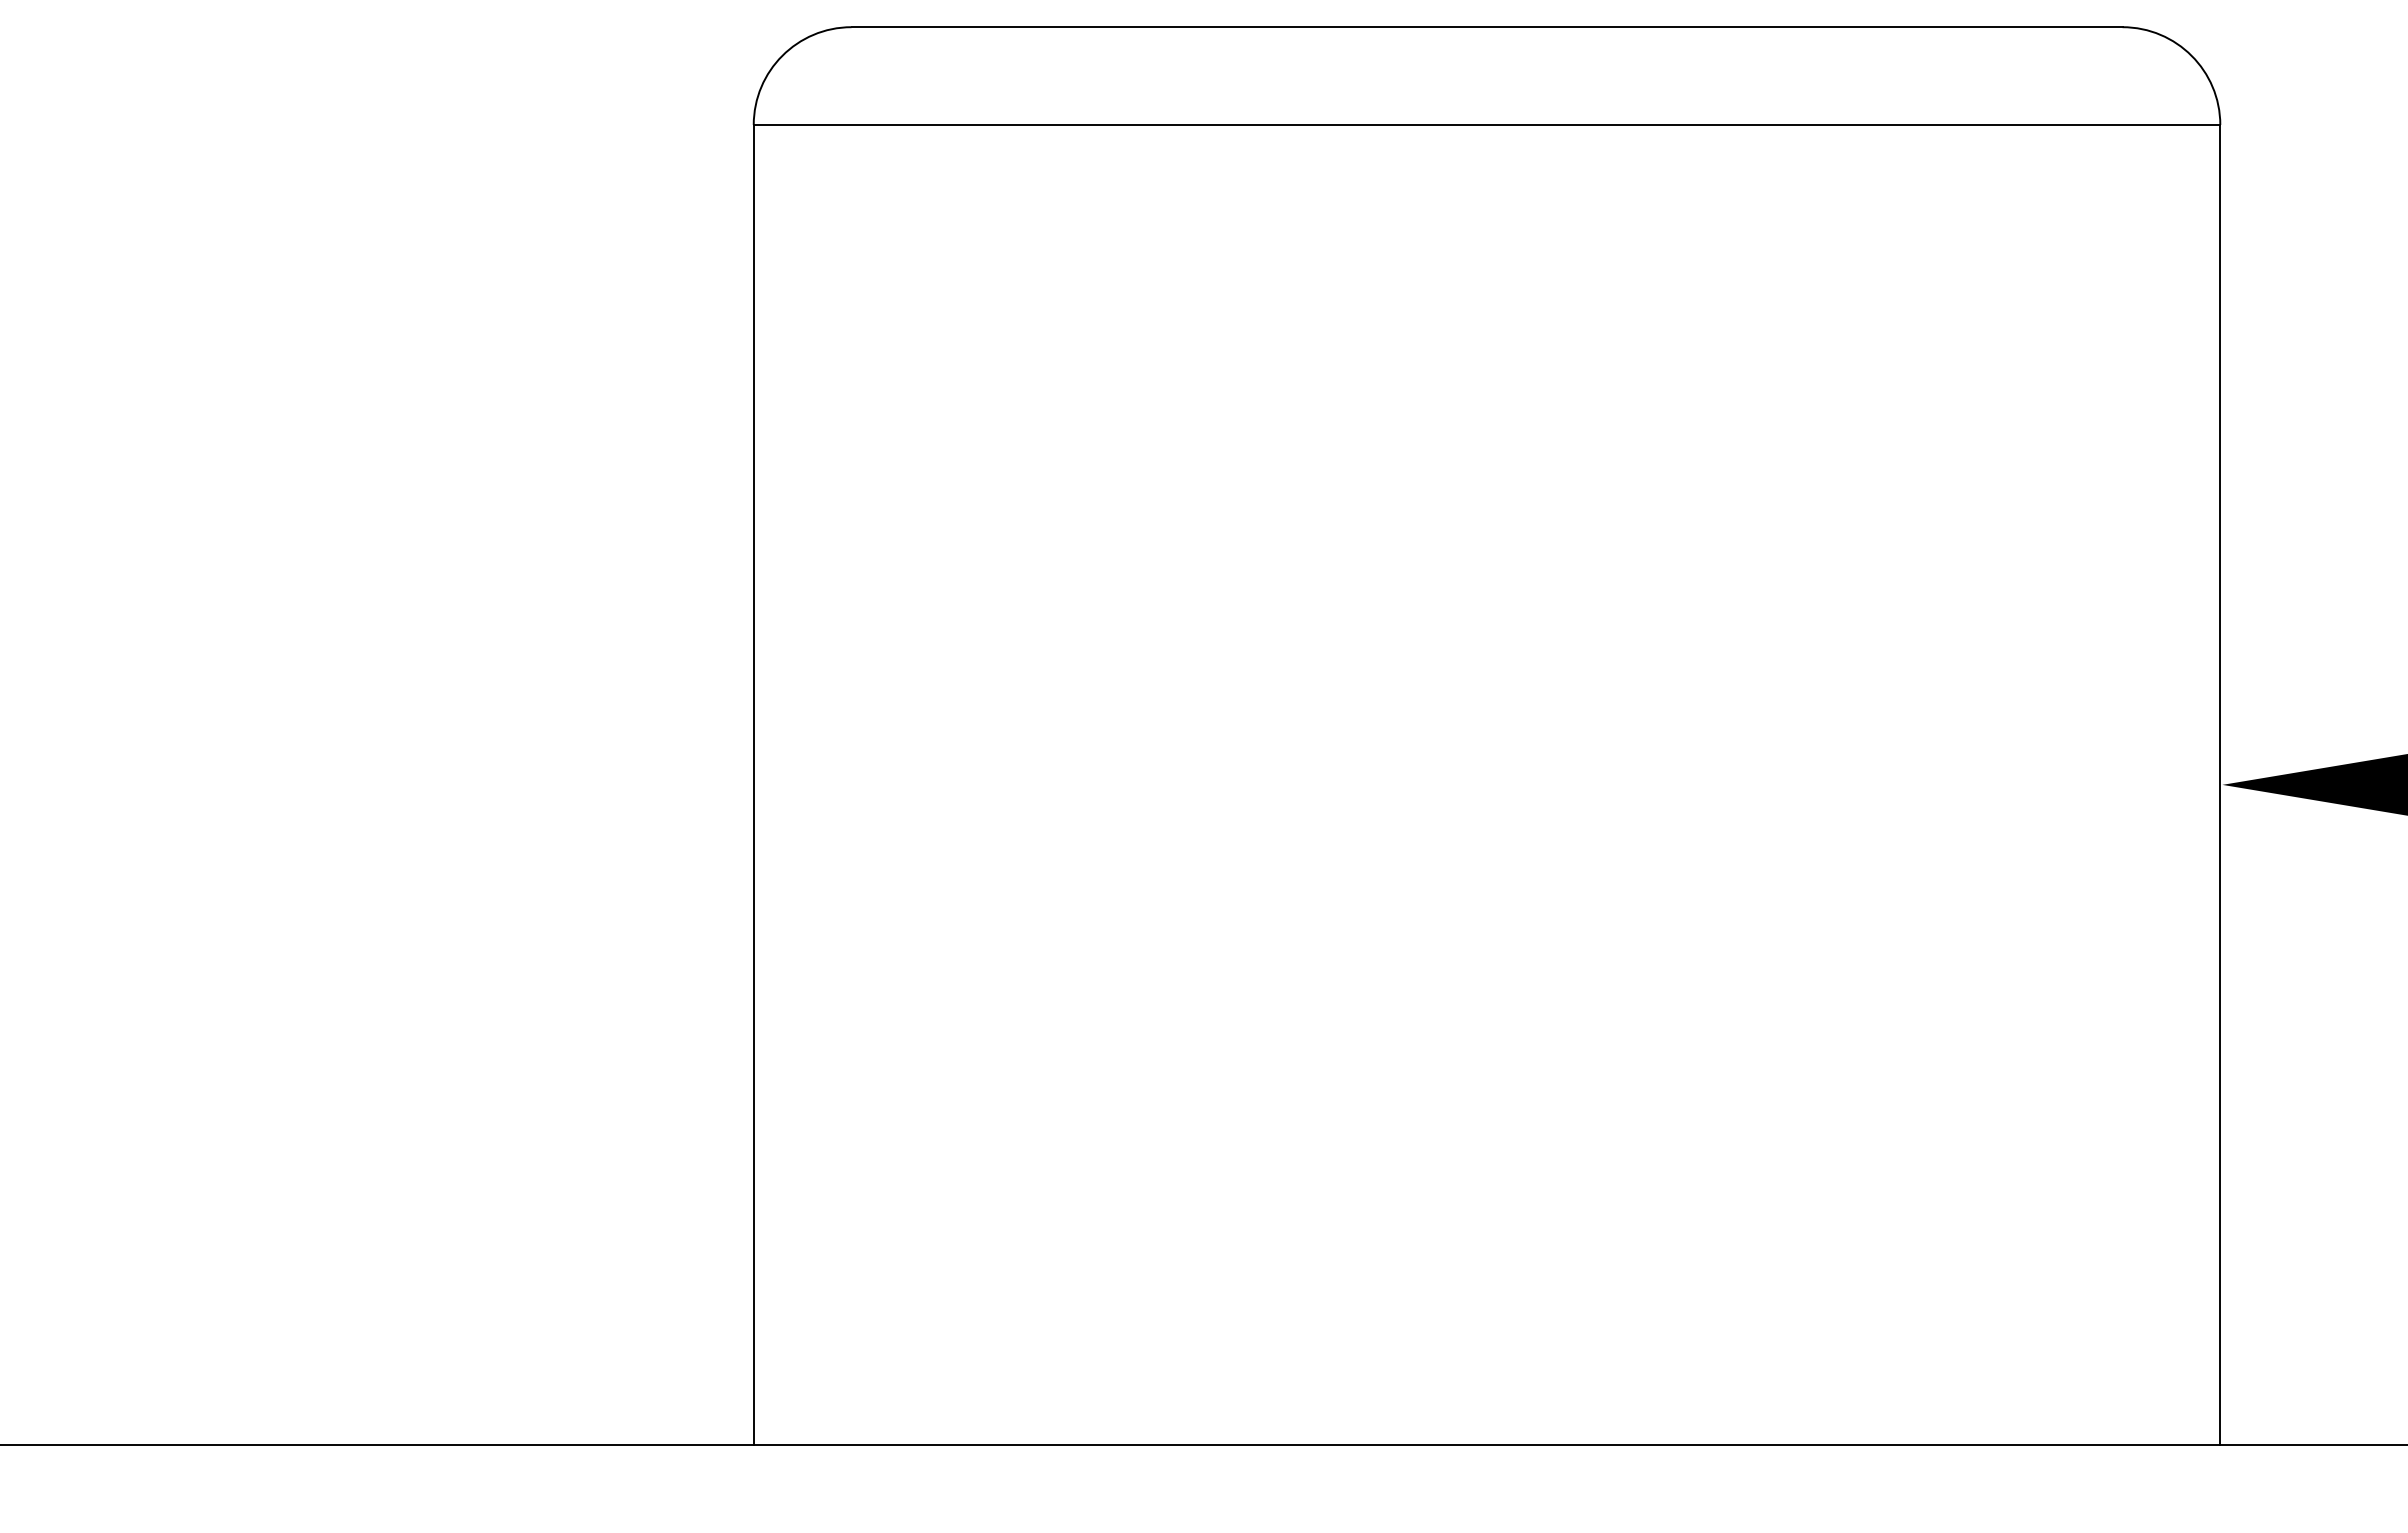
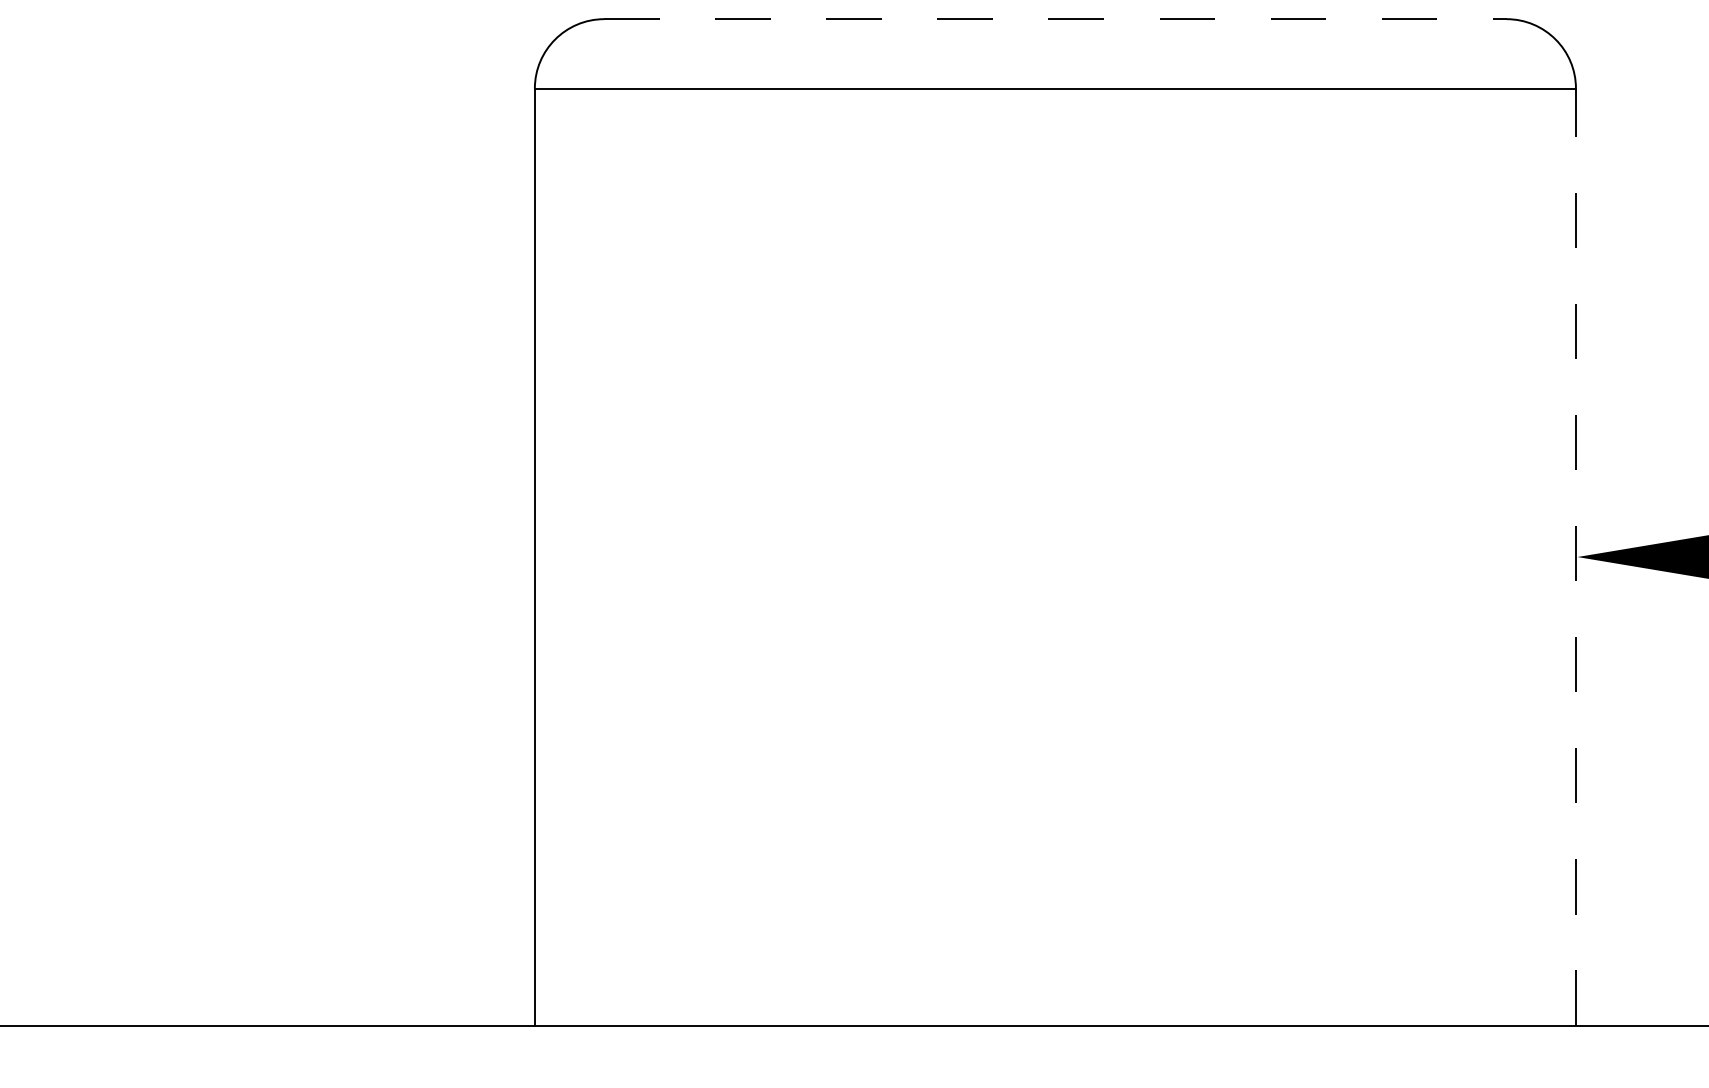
line: (1487, 27) -> (1055, 19), solid -> dashed
line: (2220, 784) -> (1576, 556), solid -> dashed

